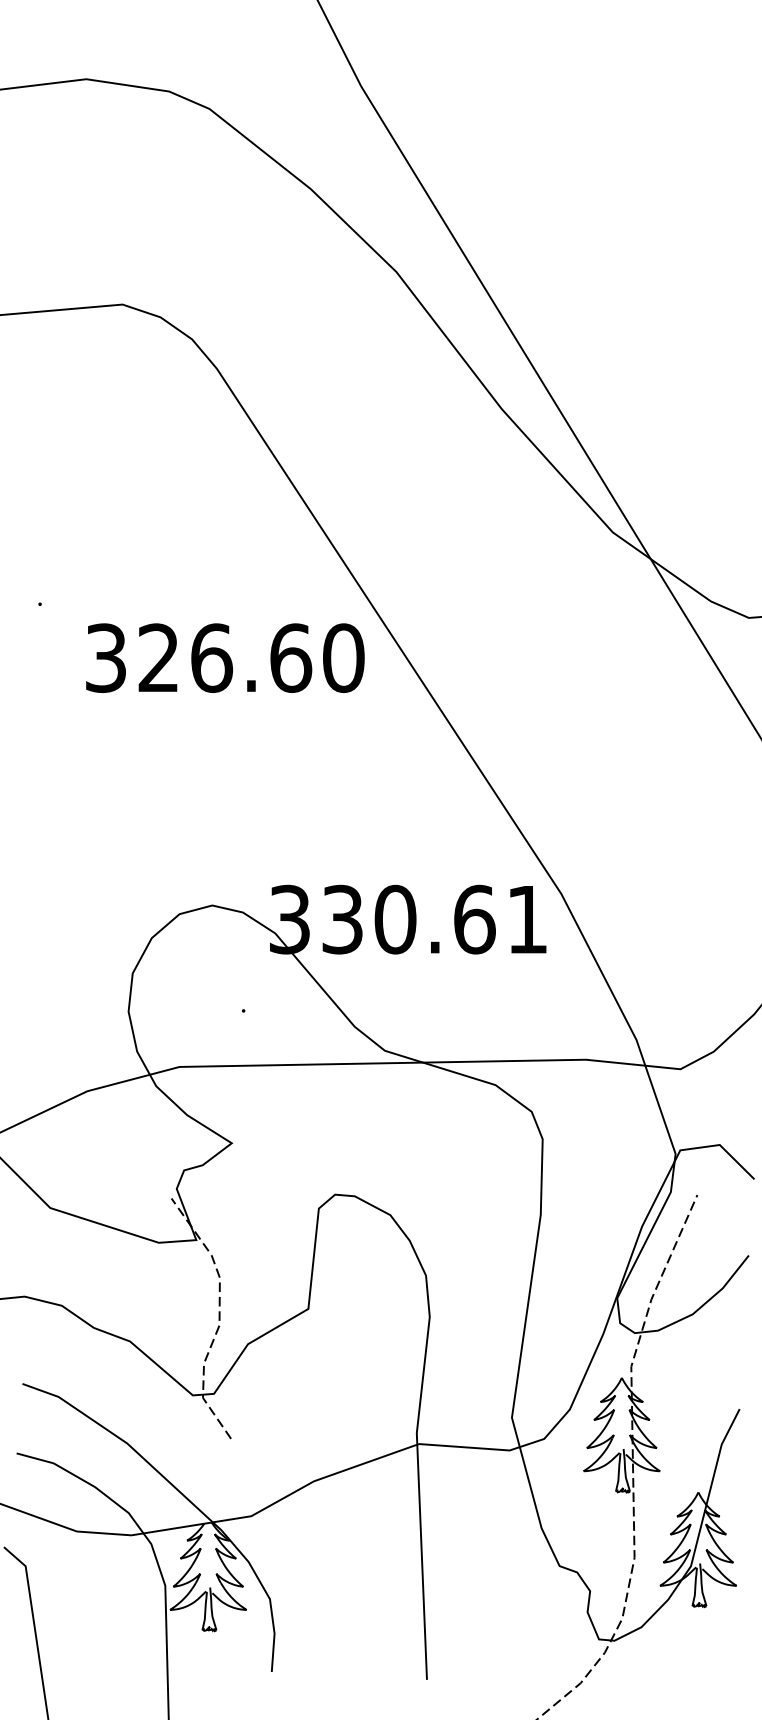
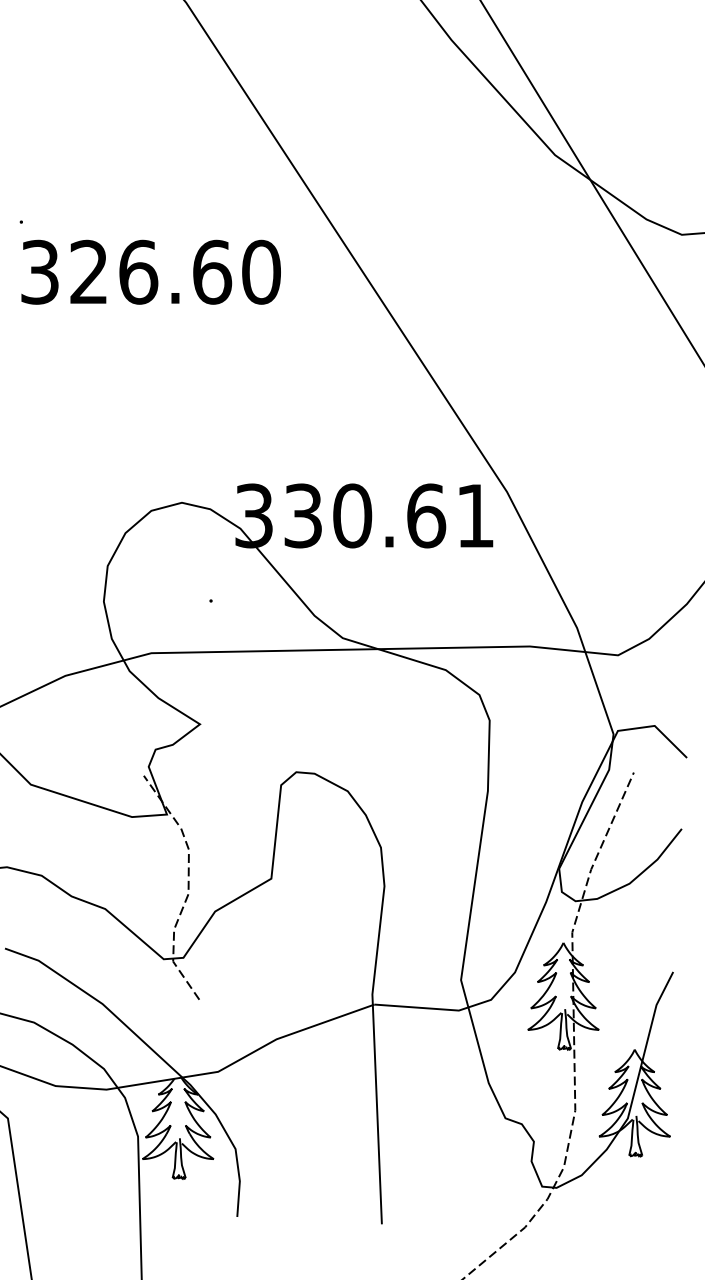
text: (225, 657) -> (151, 271), moved

